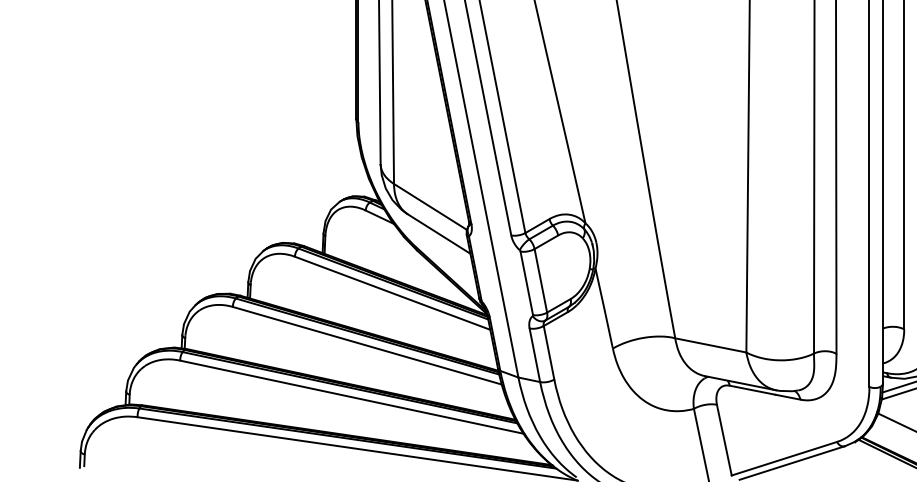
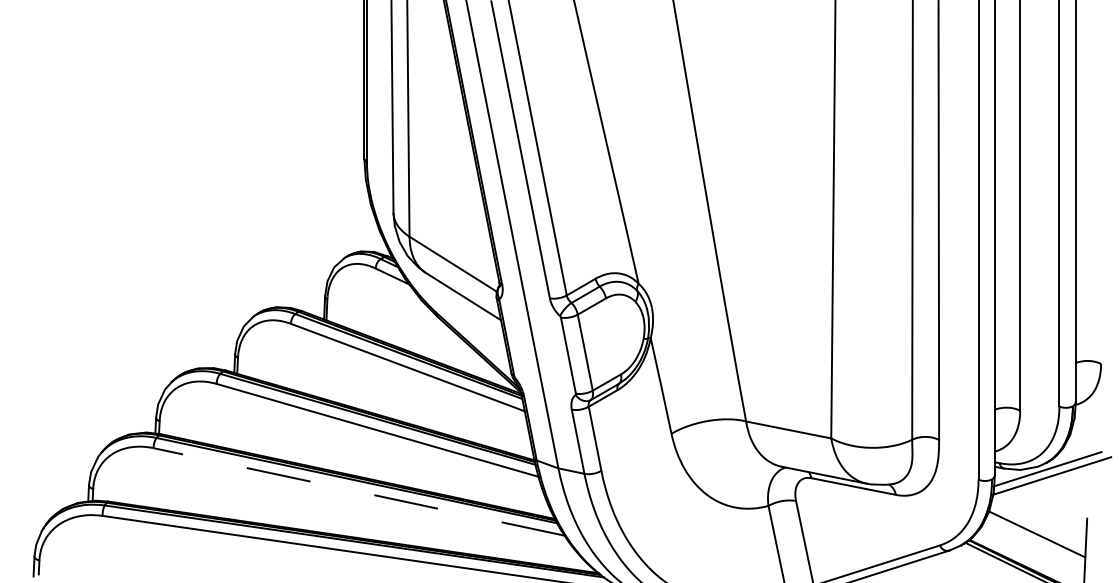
line: (352, 396) -> (359, 491), solid -> dashed

